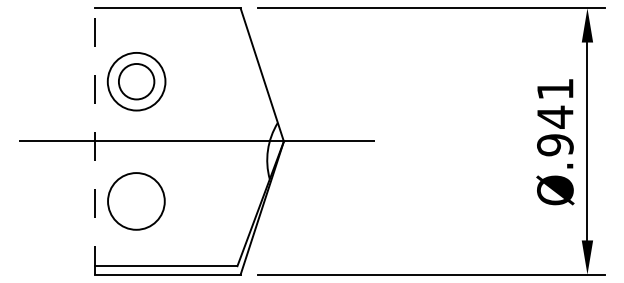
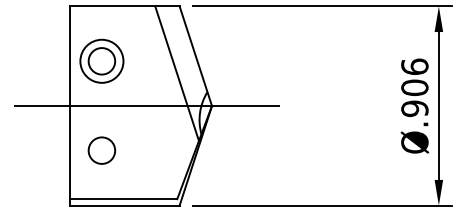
line: (237, 98) -> (177, 73), added
text: (555, 103) -> (414, 77), Ø.941 -> Ø.906
line: (94, 141) -> (70, 106), dashed -> solid
circle: (136, 200) -> (101, 150), size x0.62

